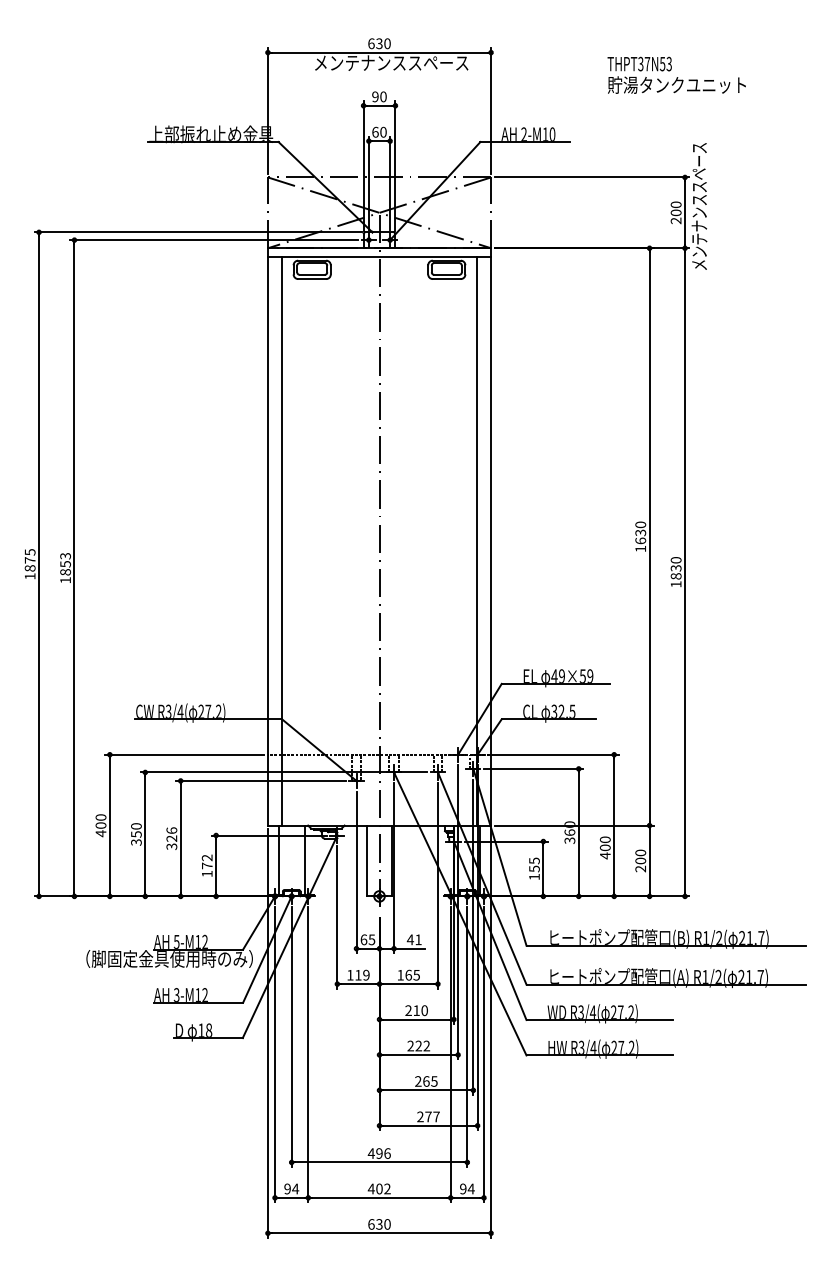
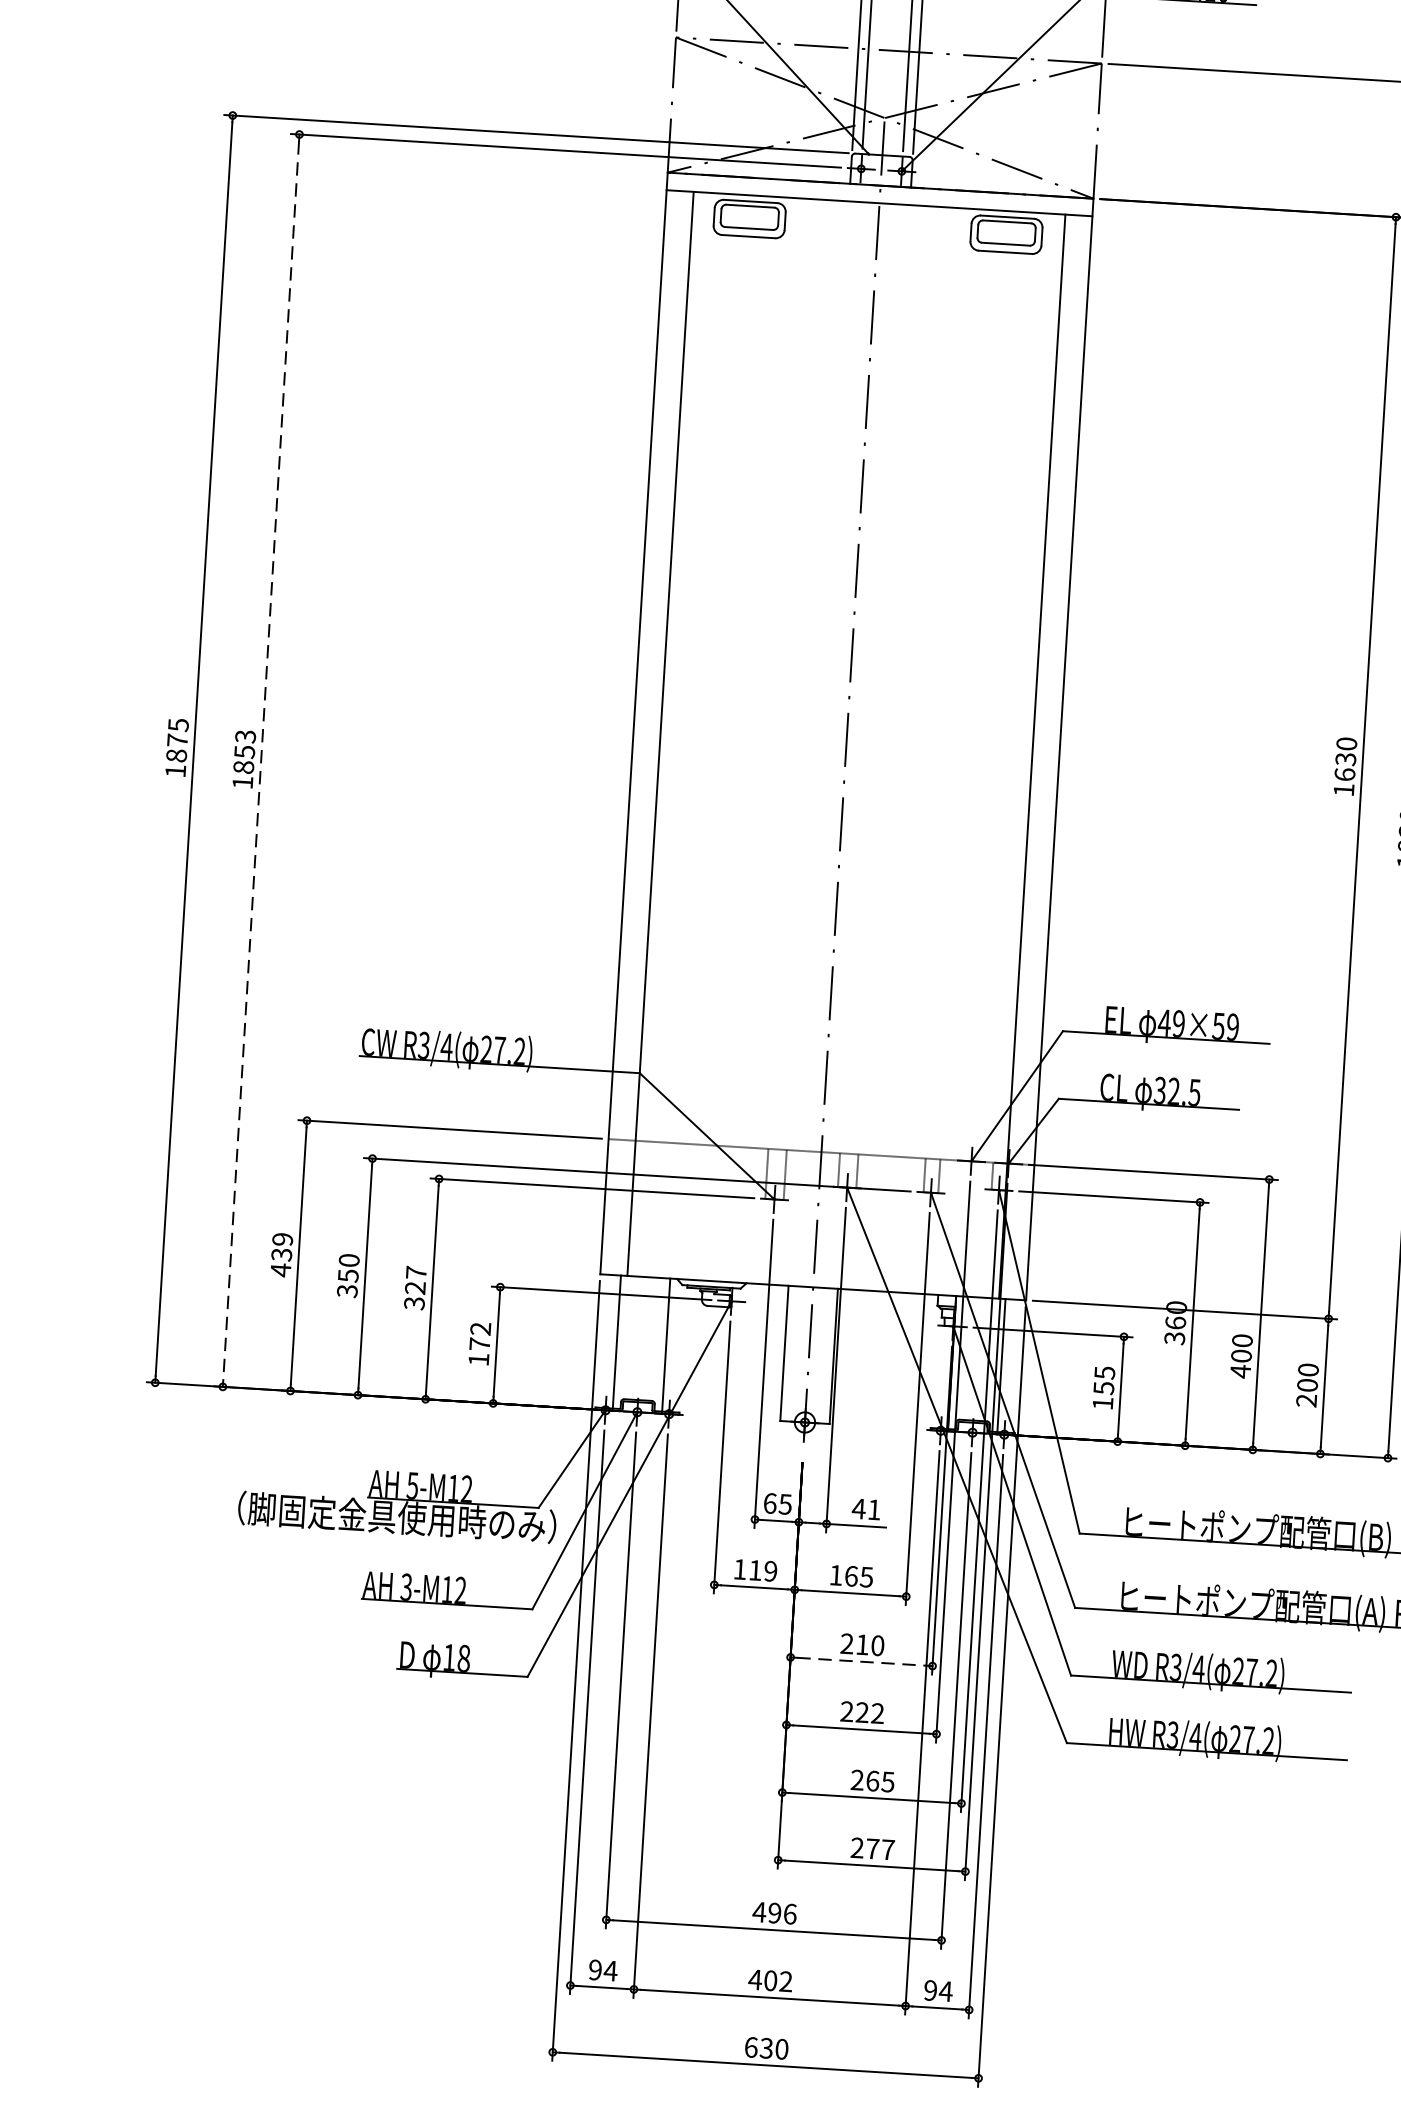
line: (74, 568) -> (261, 761), solid -> dashed
text: (100, 821) -> (281, 1246), 400 -> 439
text: (171, 830) -> (415, 1272), 326 -> 327
line: (416, 1019) -> (861, 1661), solid -> dashed

